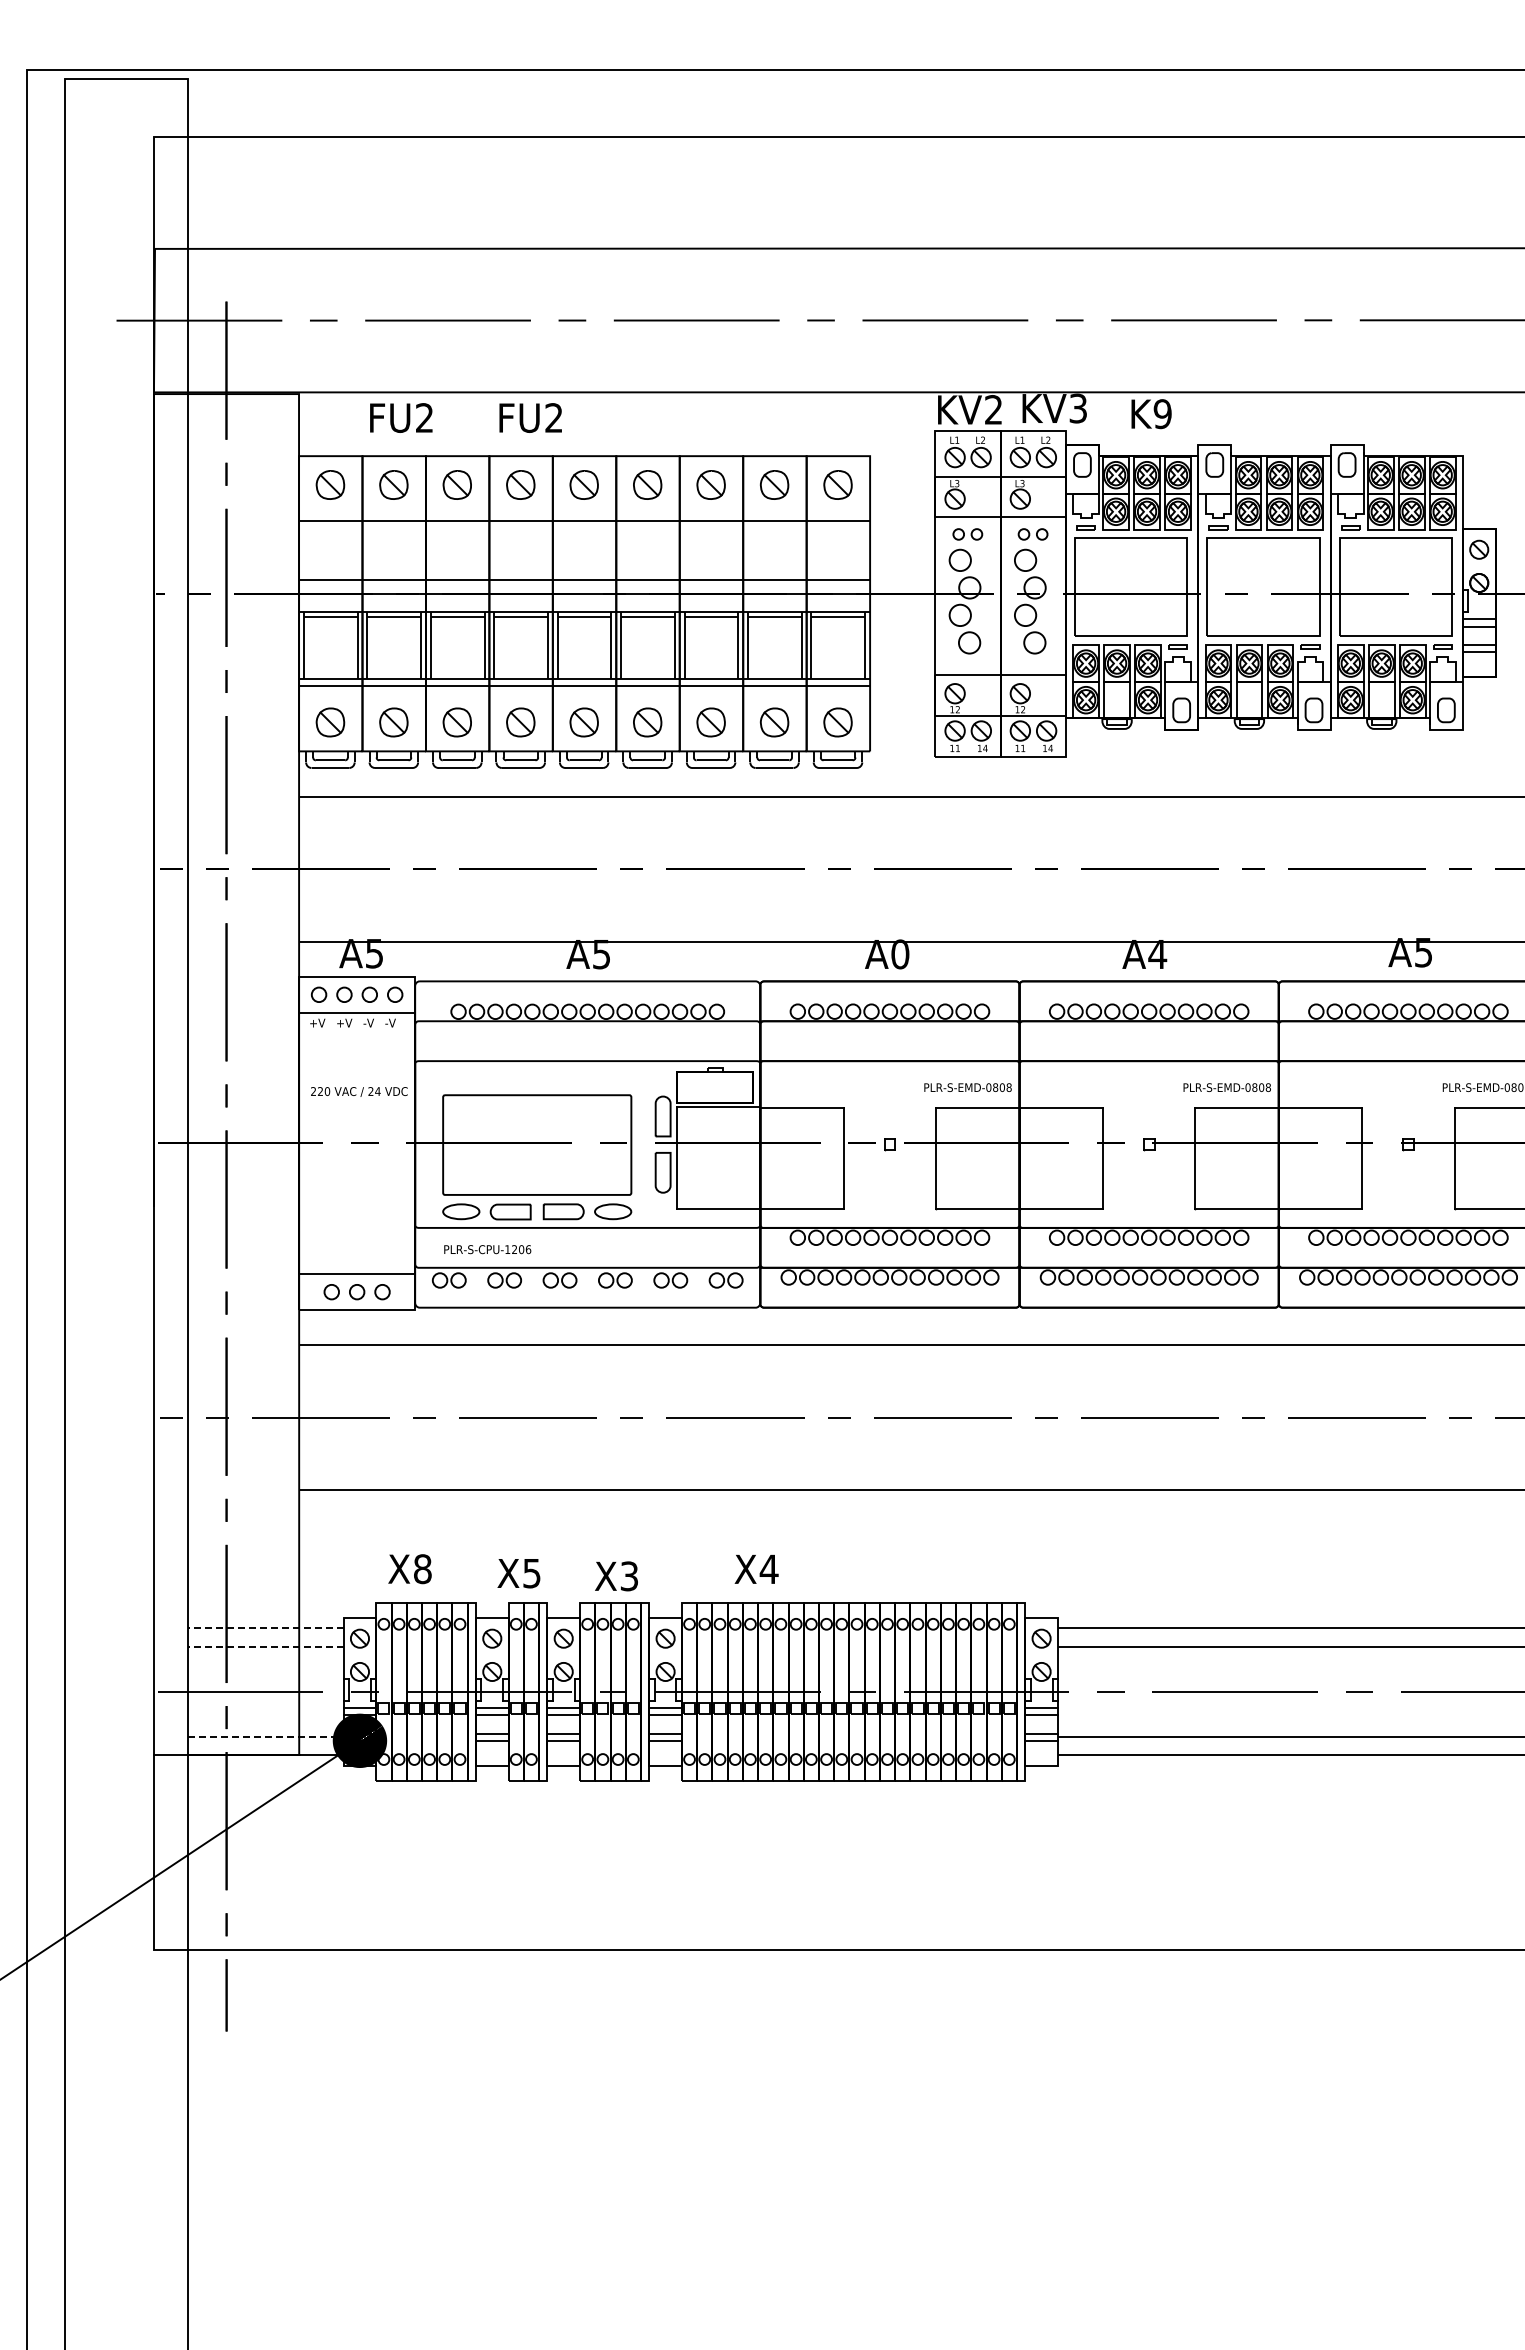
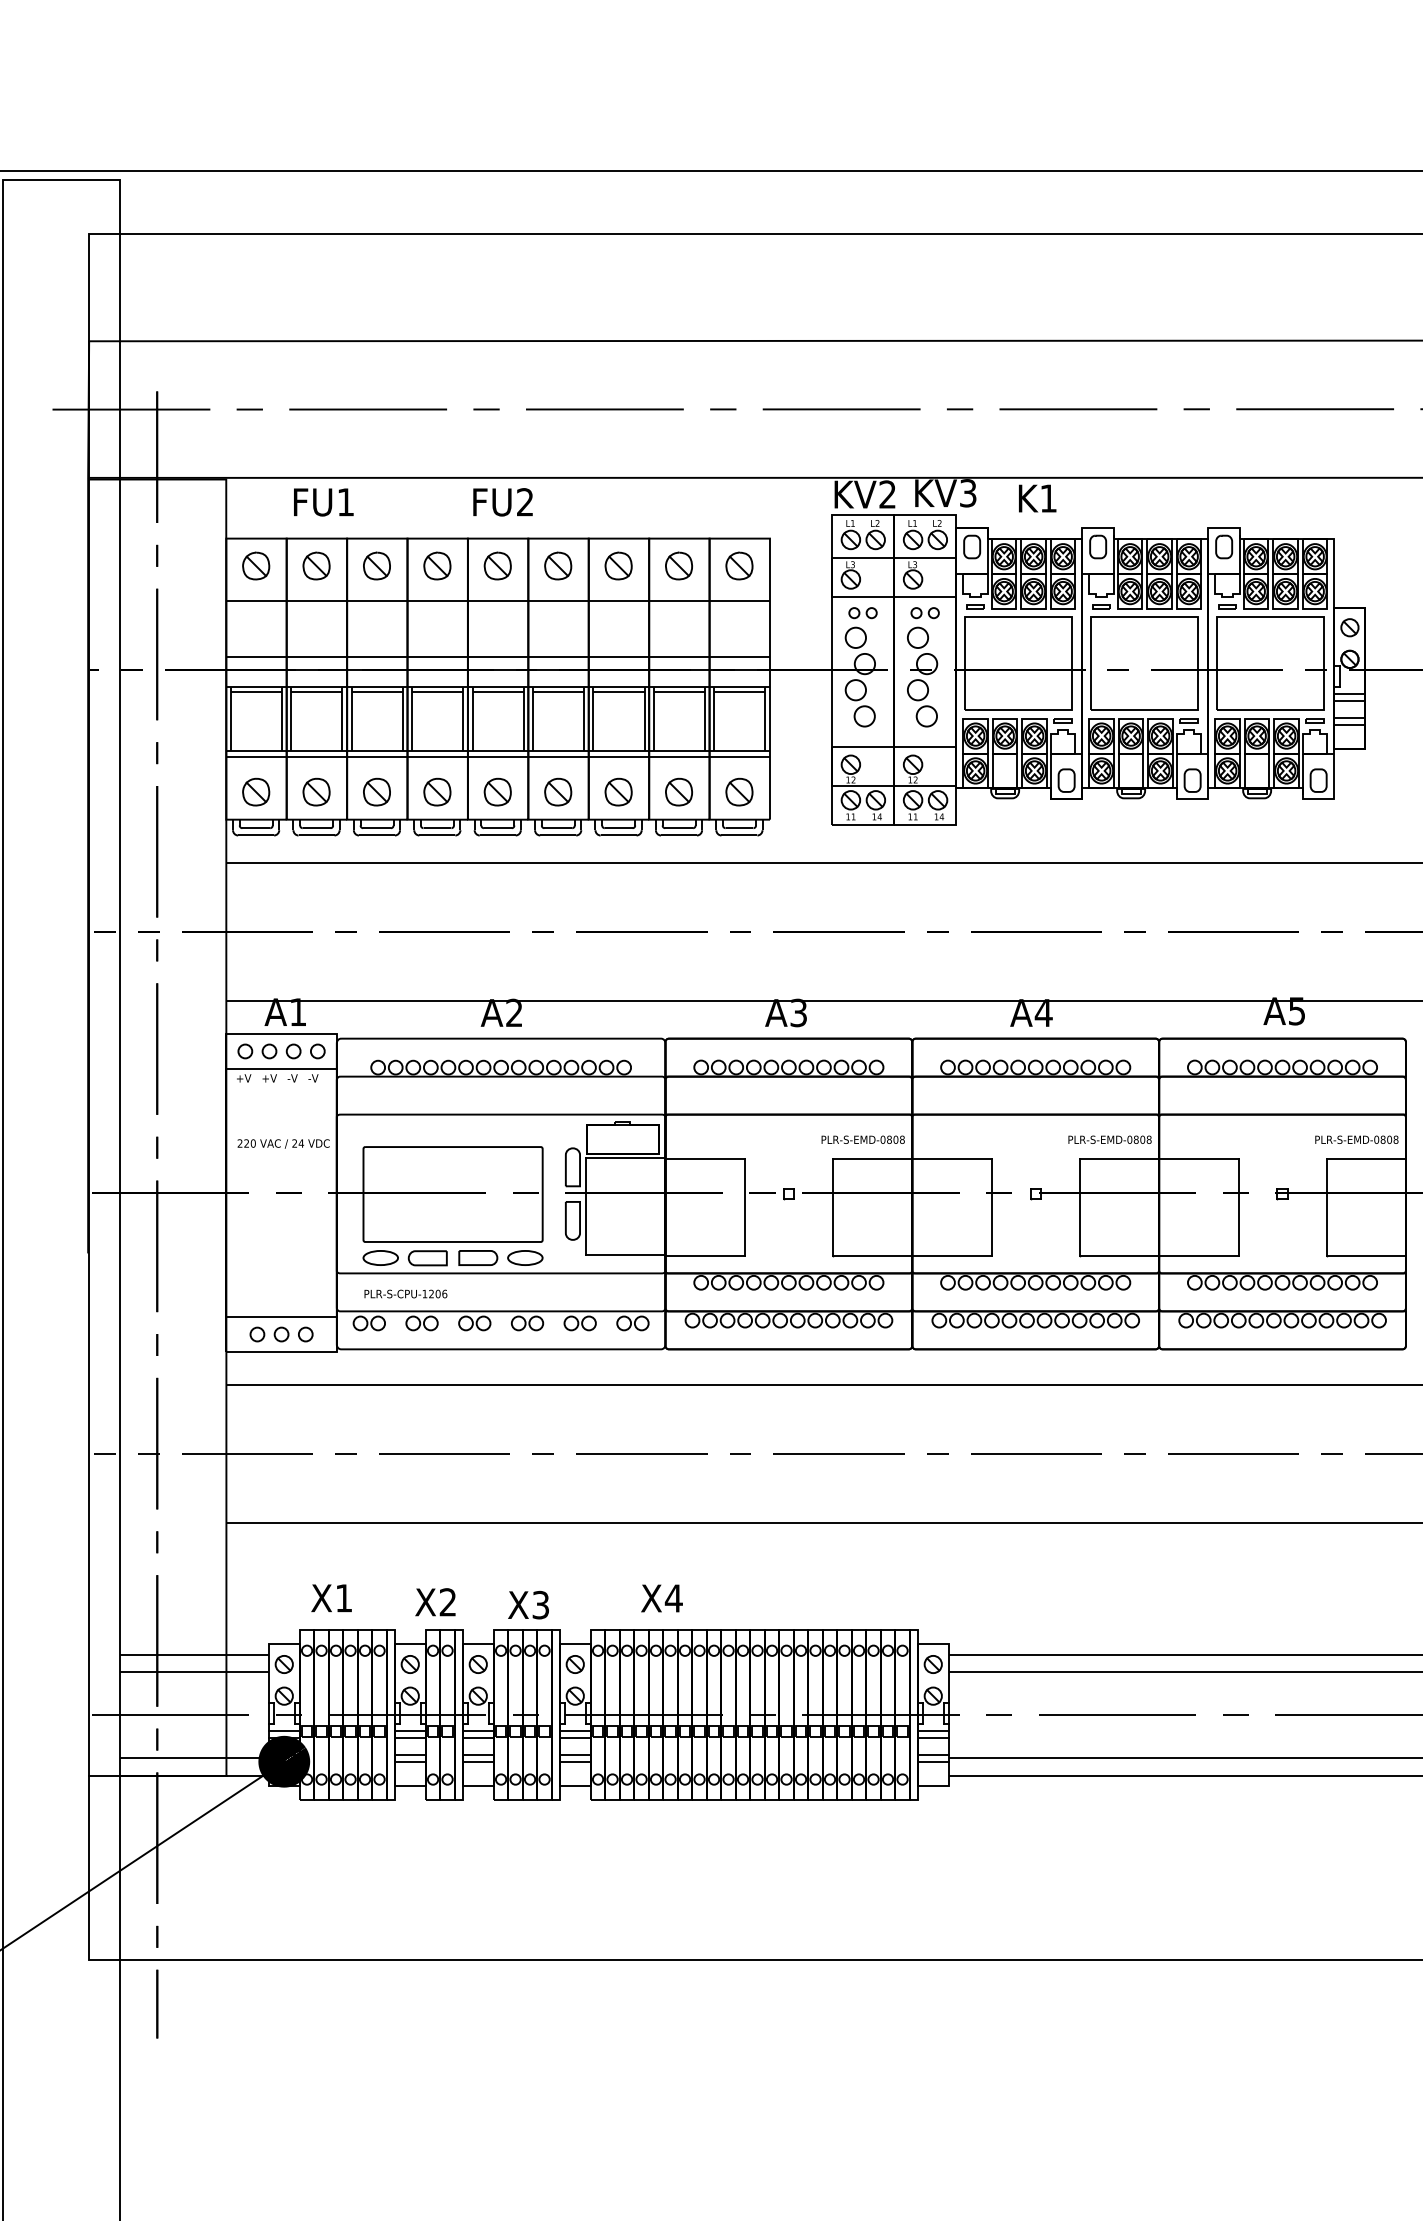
text: (1162, 414) -> (1048, 498), K9 -> K1
text: (424, 417) -> (345, 501), FU2 -> FU1
text: (530, 417) -> (502, 501), moved
text: (374, 953) -> (298, 1012), A5 -> A1
text: (601, 954) -> (514, 1013), A5 -> A2
text: (900, 954) -> (798, 1013), A0 -> A3
text: (422, 1569) -> (343, 1598), X8 -> X1
text: (531, 1573) -> (447, 1602), X5 -> X2
line: (265, 1628) -> (194, 1654), dashed -> solid
line: (265, 1646) -> (194, 1671), dashed -> solid
line: (265, 1737) -> (194, 1758), dashed -> solid

